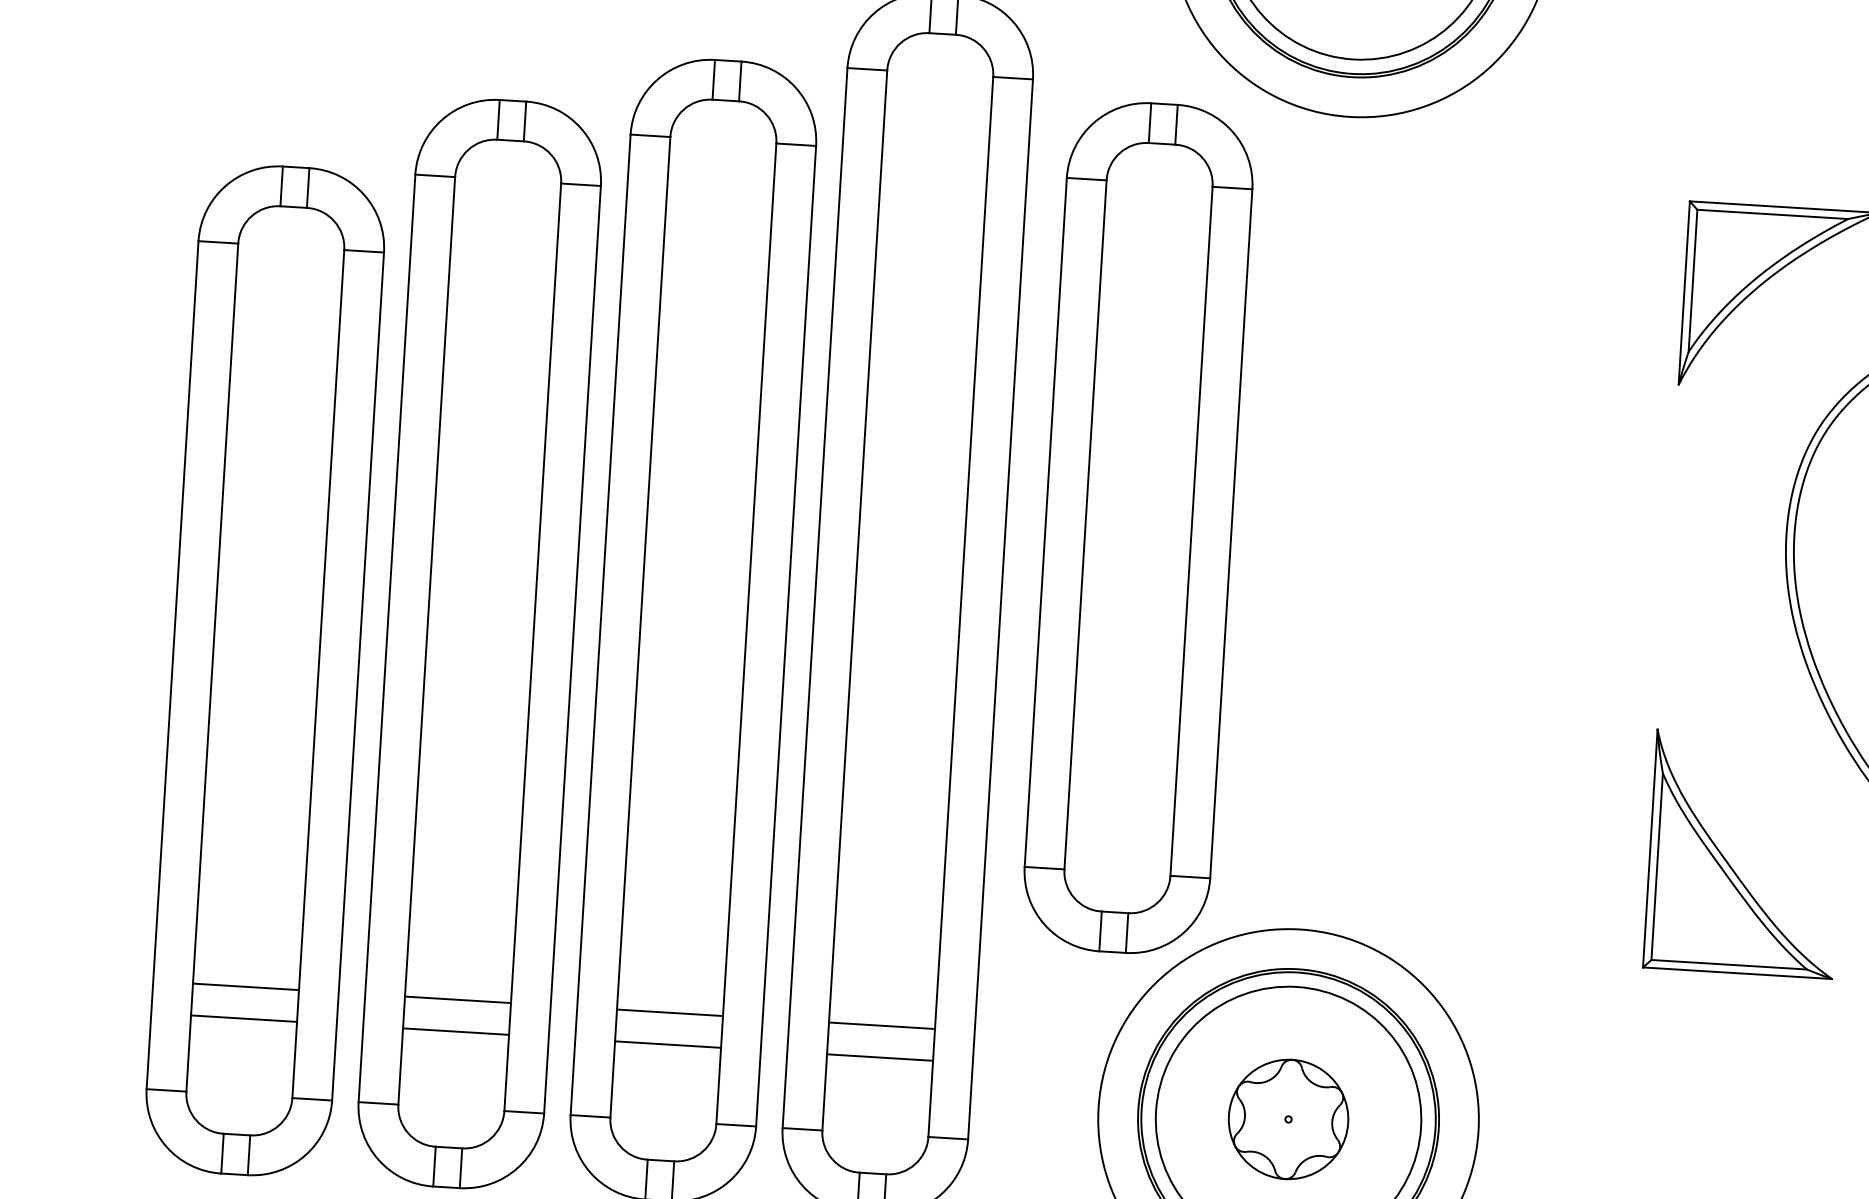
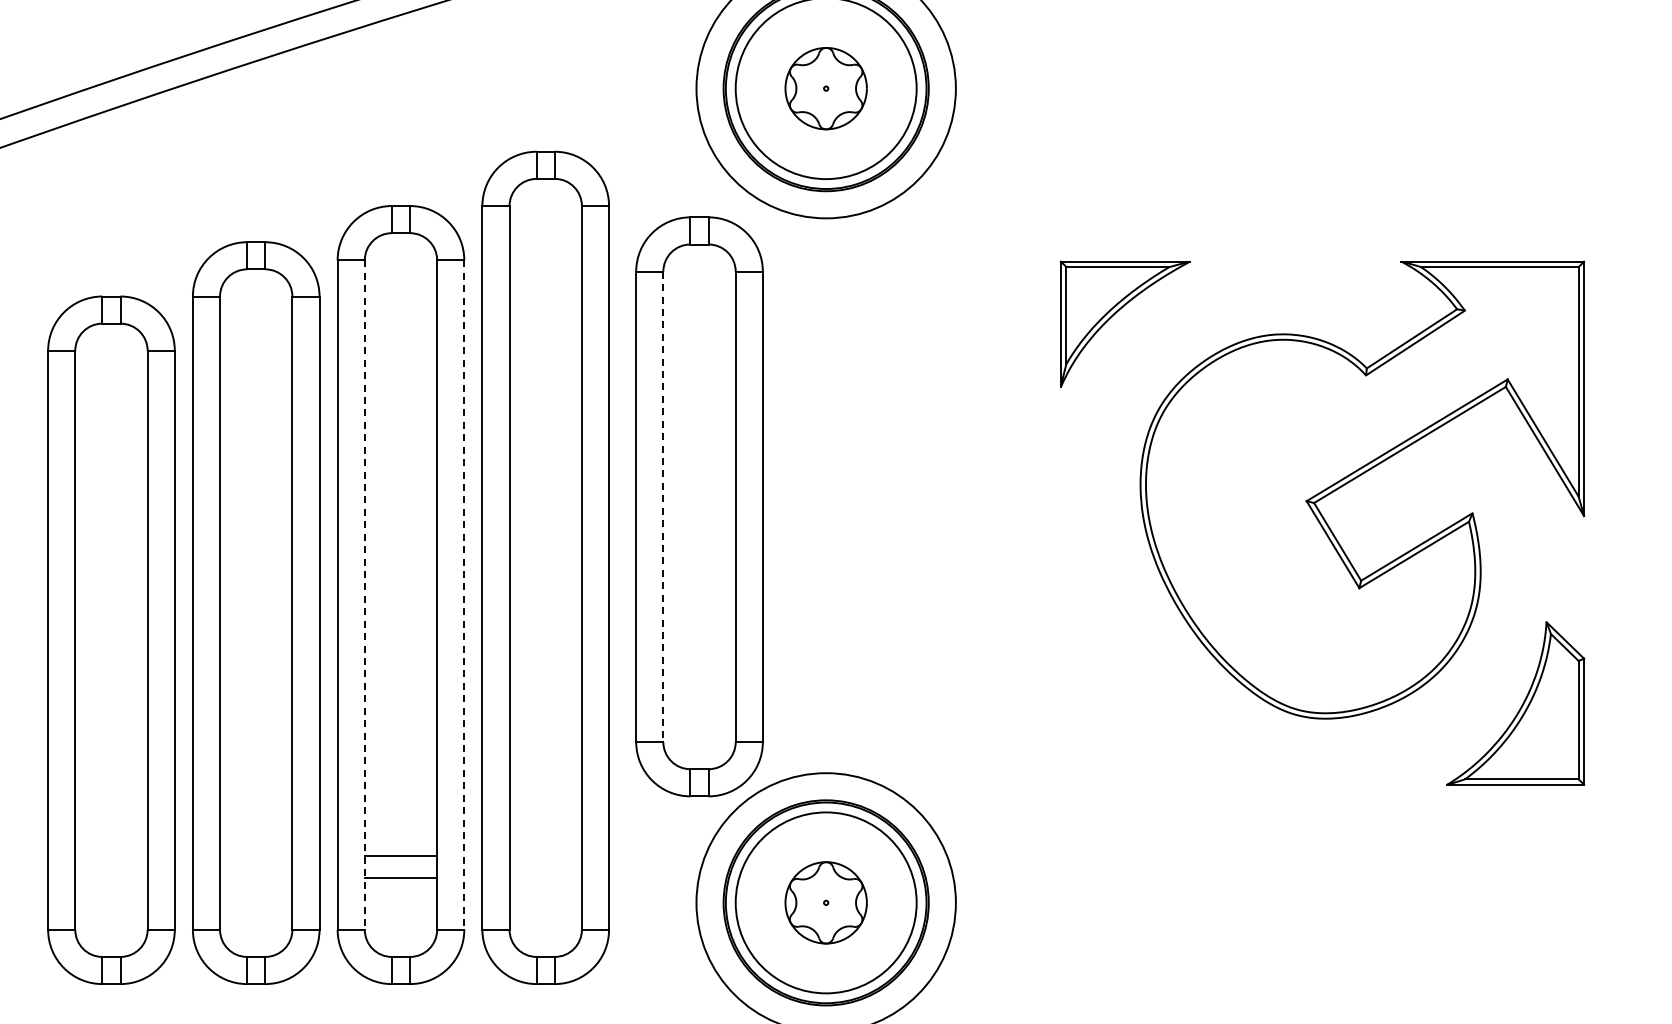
line: (1085, 525) -> (663, 507), solid -> dashed
line: (639, 627) -> (364, 595), solid -> dashed
line: (786, 636) -> (464, 595), solid -> dashed
part: (1730, 865) -> (1116, 711), removed
line: (246, 987) -> (111, 856), removed
line: (458, 1000) -> (256, 856), removed
line: (244, 1018) -> (111, 877), removed
line: (881, 1026) -> (545, 856), removed
line: (456, 1031) -> (256, 877), removed
line: (879, 1057) -> (545, 877), removed

